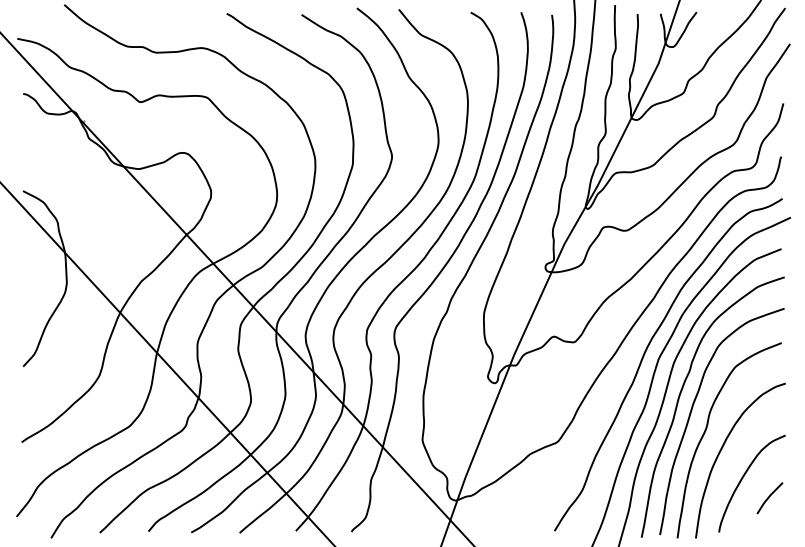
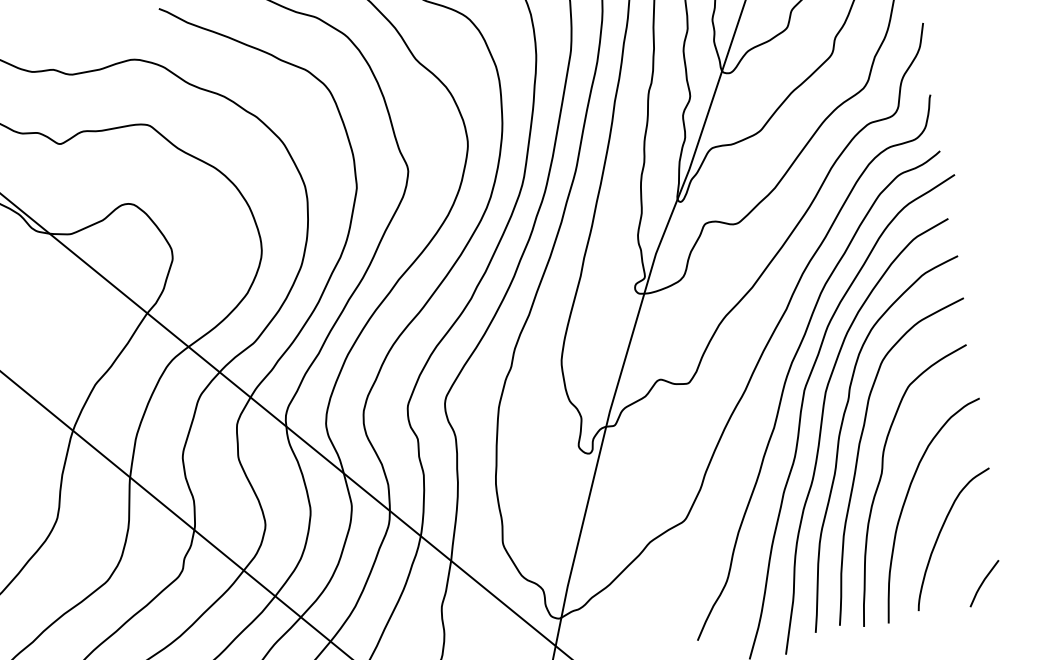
line: (769, 498) -> (983, 584), moved

